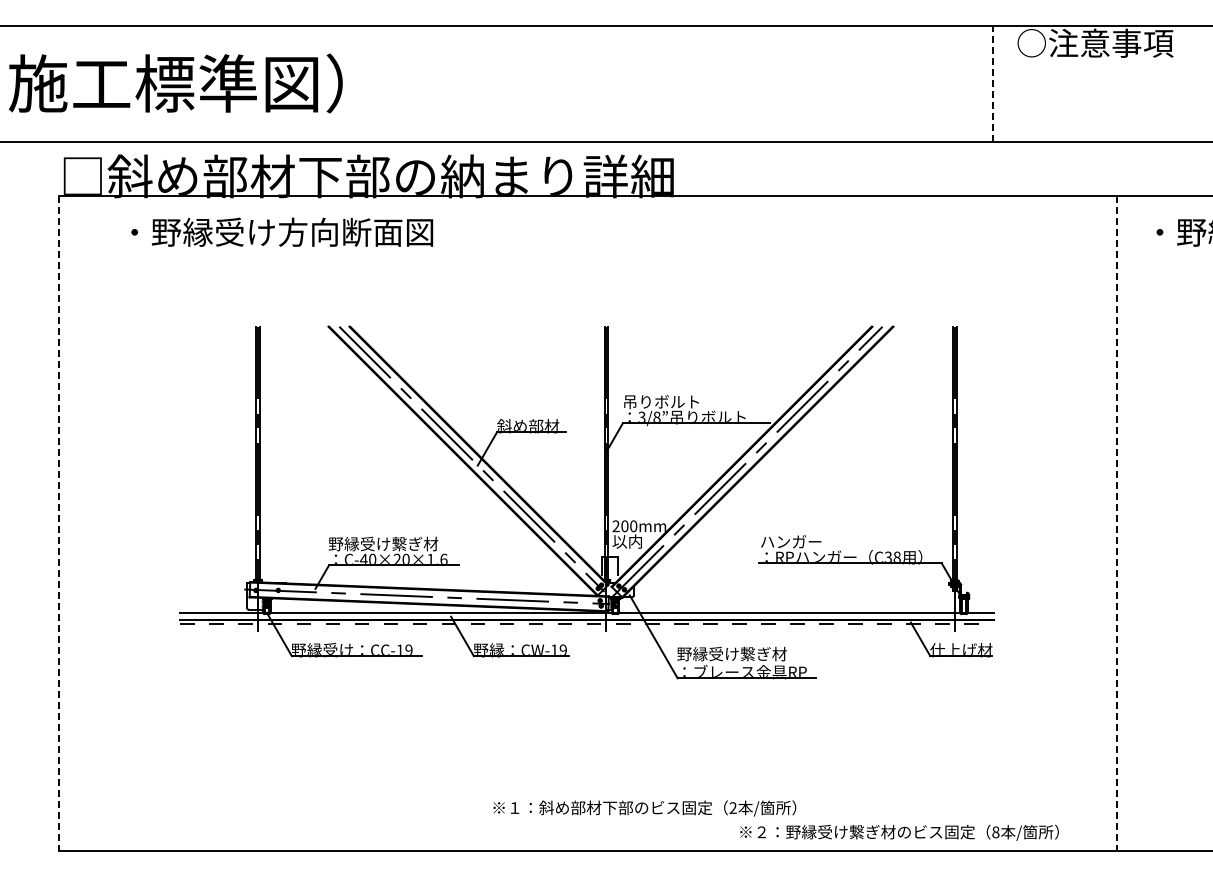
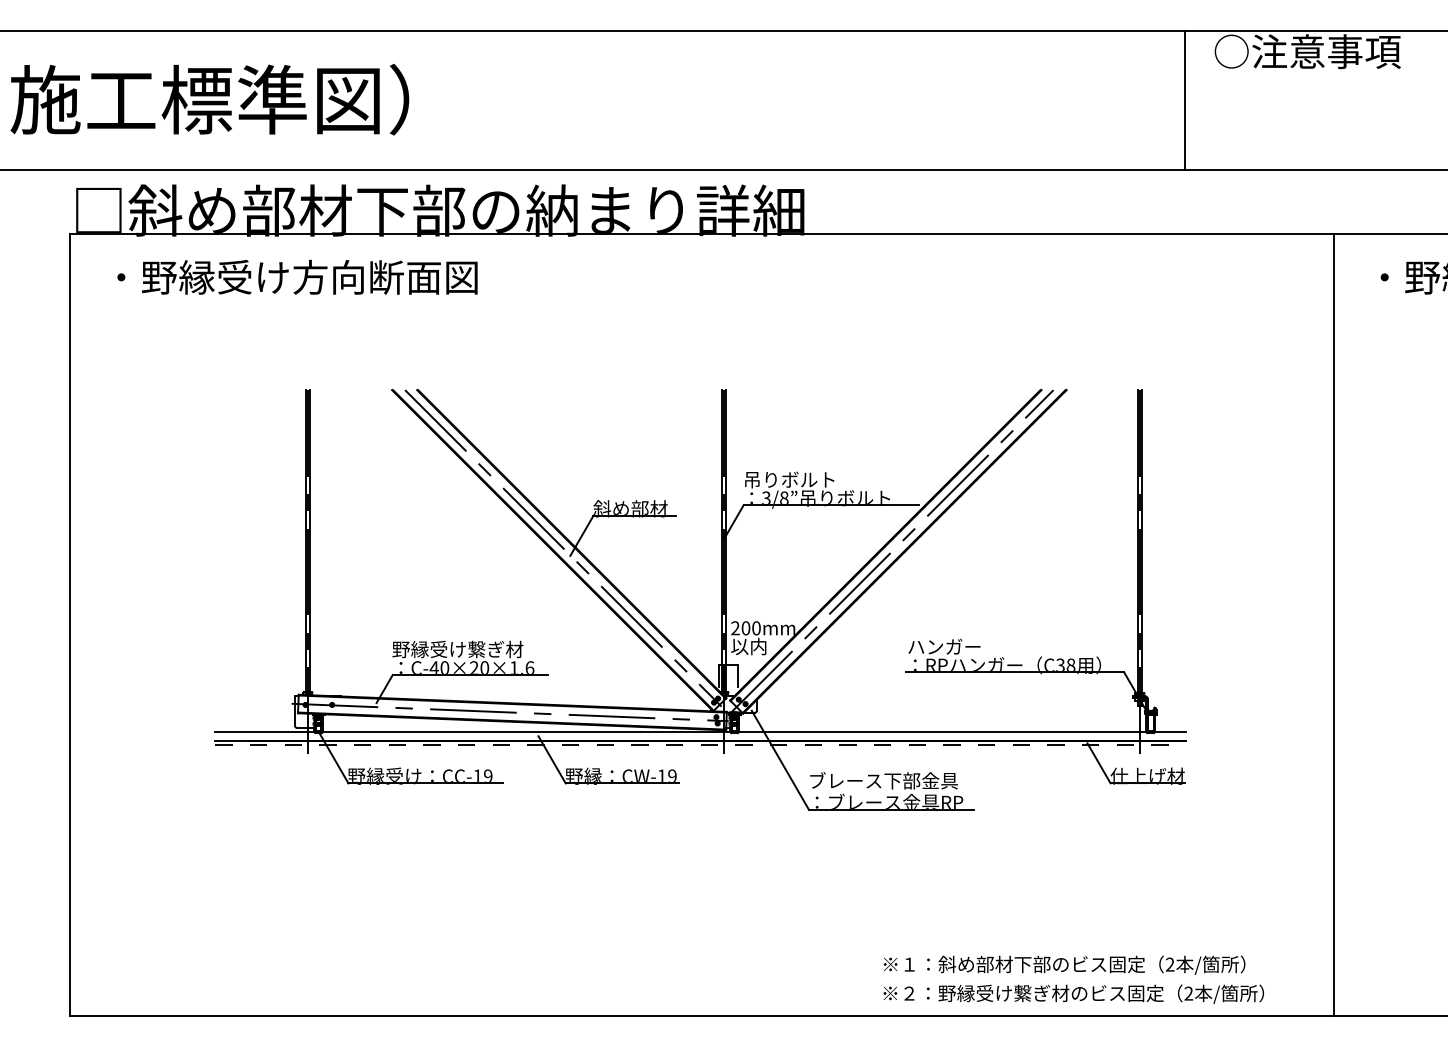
line: (992, 83) -> (1184, 99), dashed -> solid
text: (282, 231) -> (297, 276), moved
line: (59, 523) -> (70, 624), dashed -> solid
line: (1117, 523) -> (1334, 624), dashed -> solid
text: (739, 653) -> (882, 780), 野縁受け繋ぎ材 -> ブレース下部金具
text: (644, 808) -> (1064, 965), moved
text: (995, 832) -> (1188, 993), 8 -> 2

